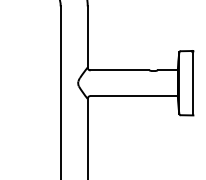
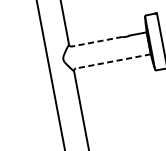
line: (119, 70) -> (96, 41), solid -> dashed
line: (134, 96) -> (113, 61), solid -> dashed

